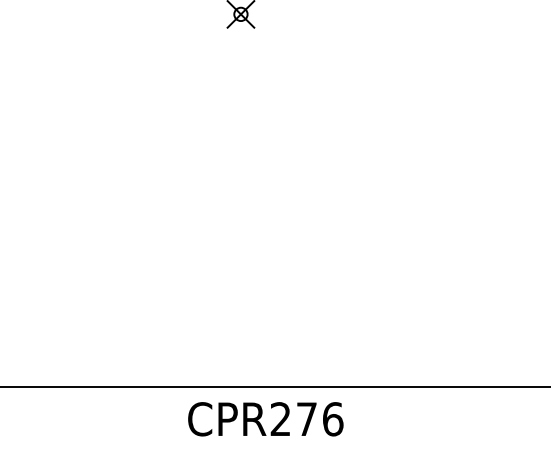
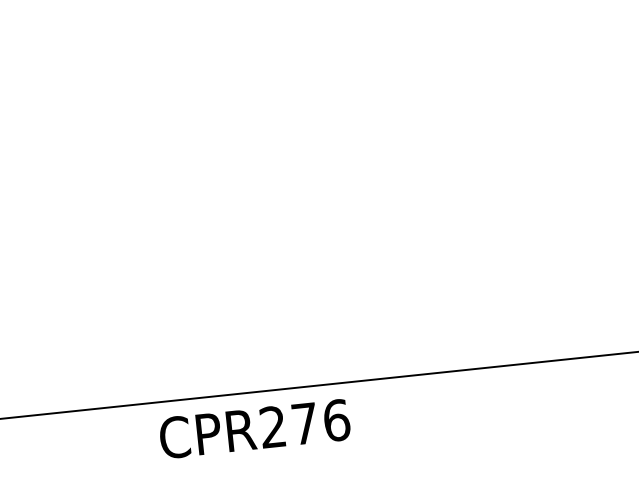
text: (265, 419) -> (254, 429), moved

